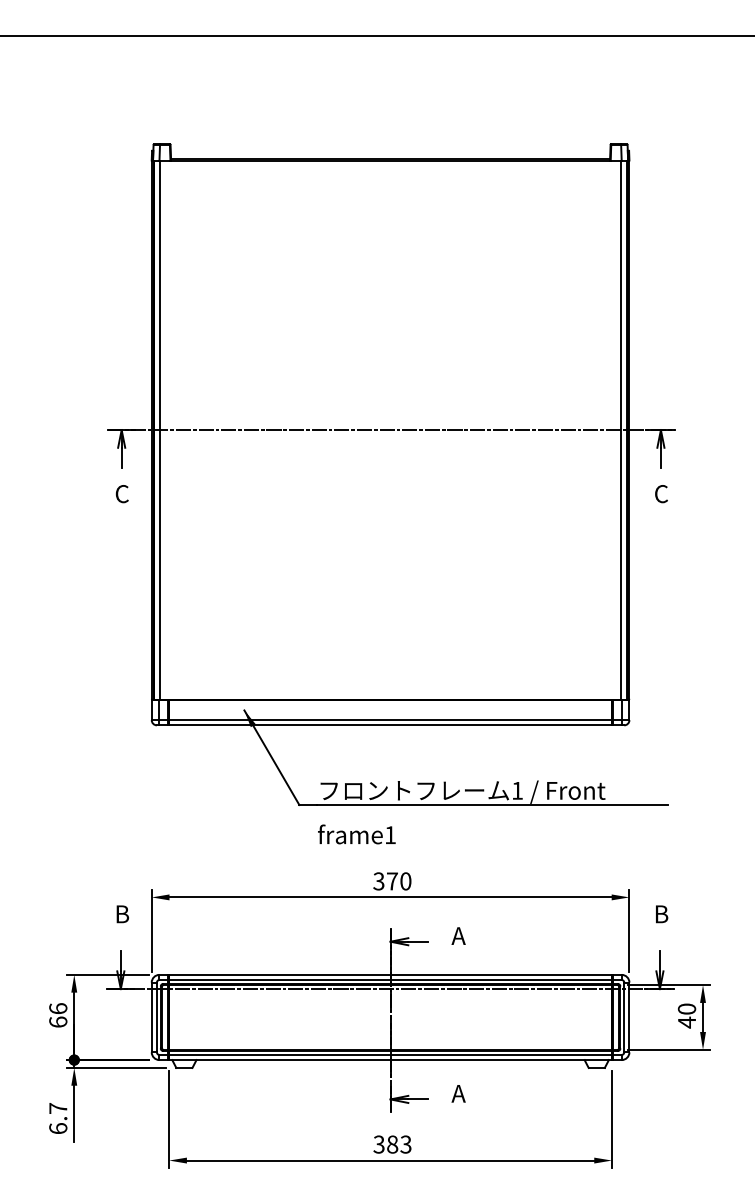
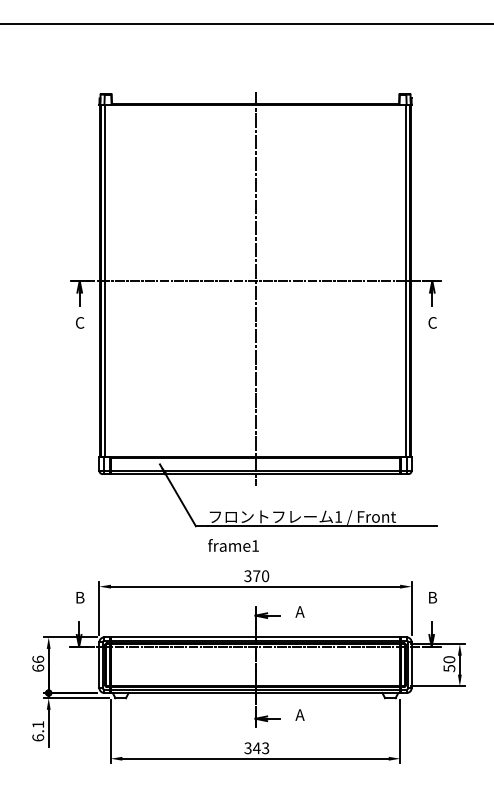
line: (390, 441) -> (255, 288), added
text: (687, 1022) -> (449, 668), 40 -> 50
text: (57, 1108) -> (37, 724), 6.7 -> 6.1
text: (392, 1144) -> (256, 748), 383 -> 343

